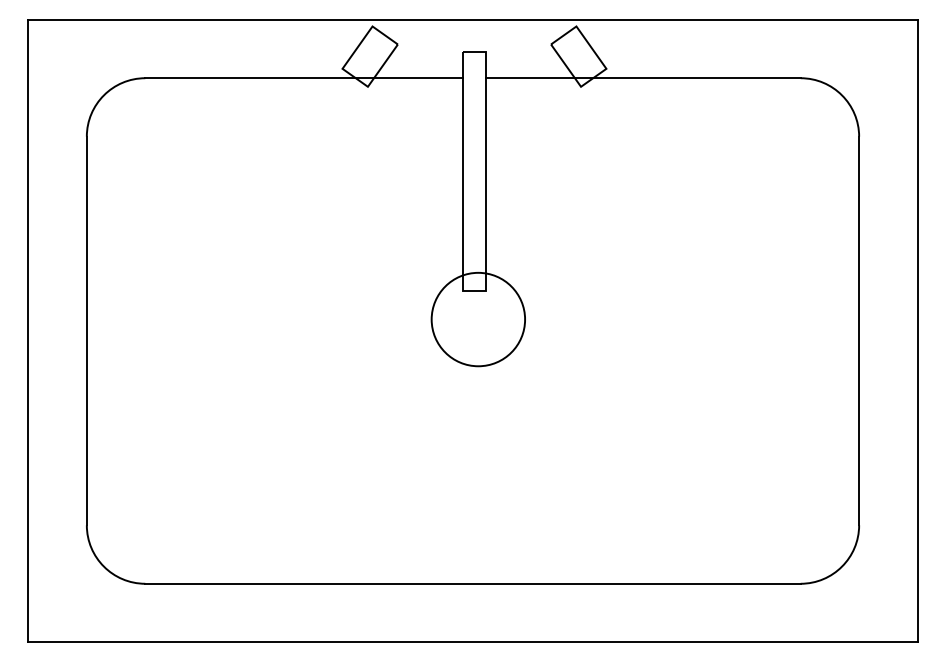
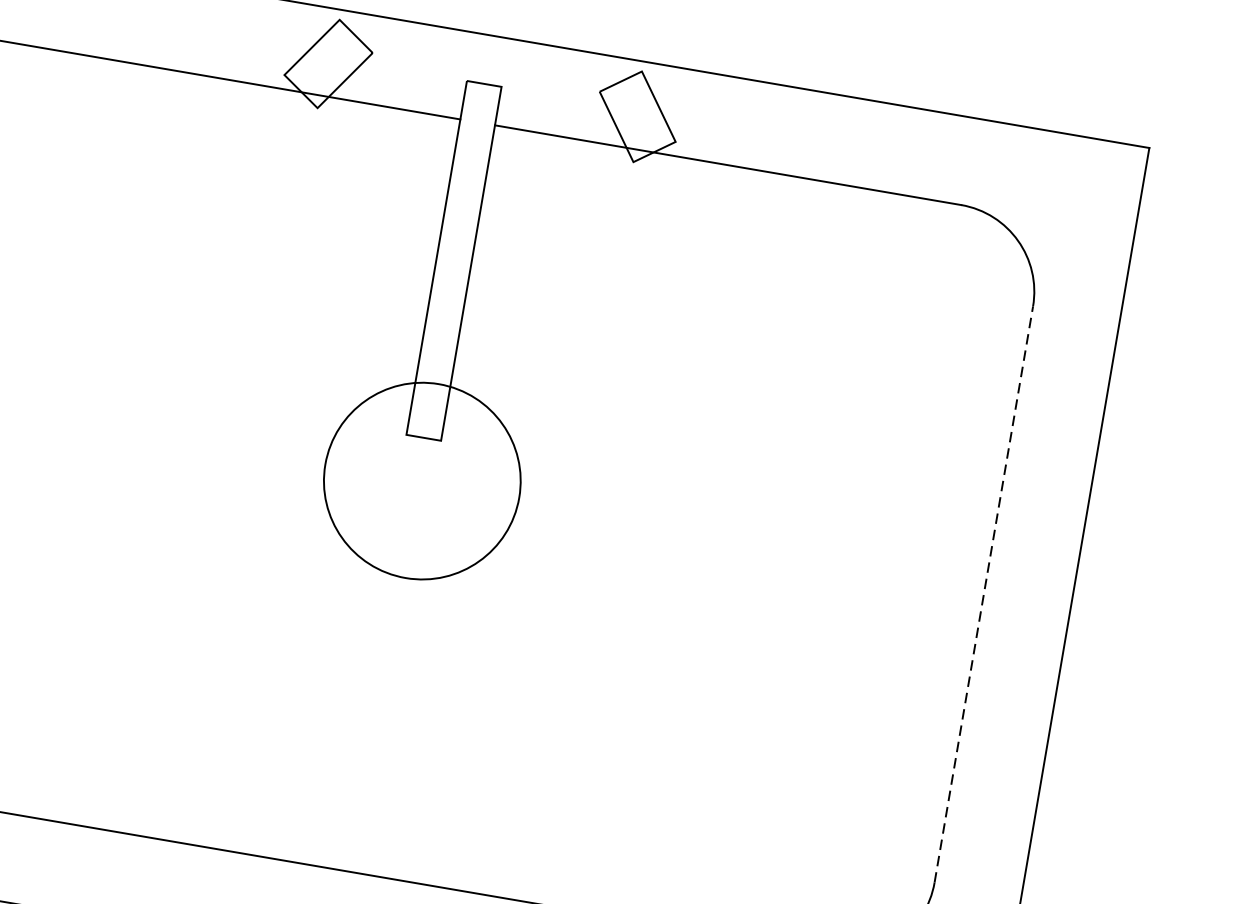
circle: (478, 319) -> (422, 481), size x1.4
line: (859, 330) -> (984, 593), solid -> dashed

